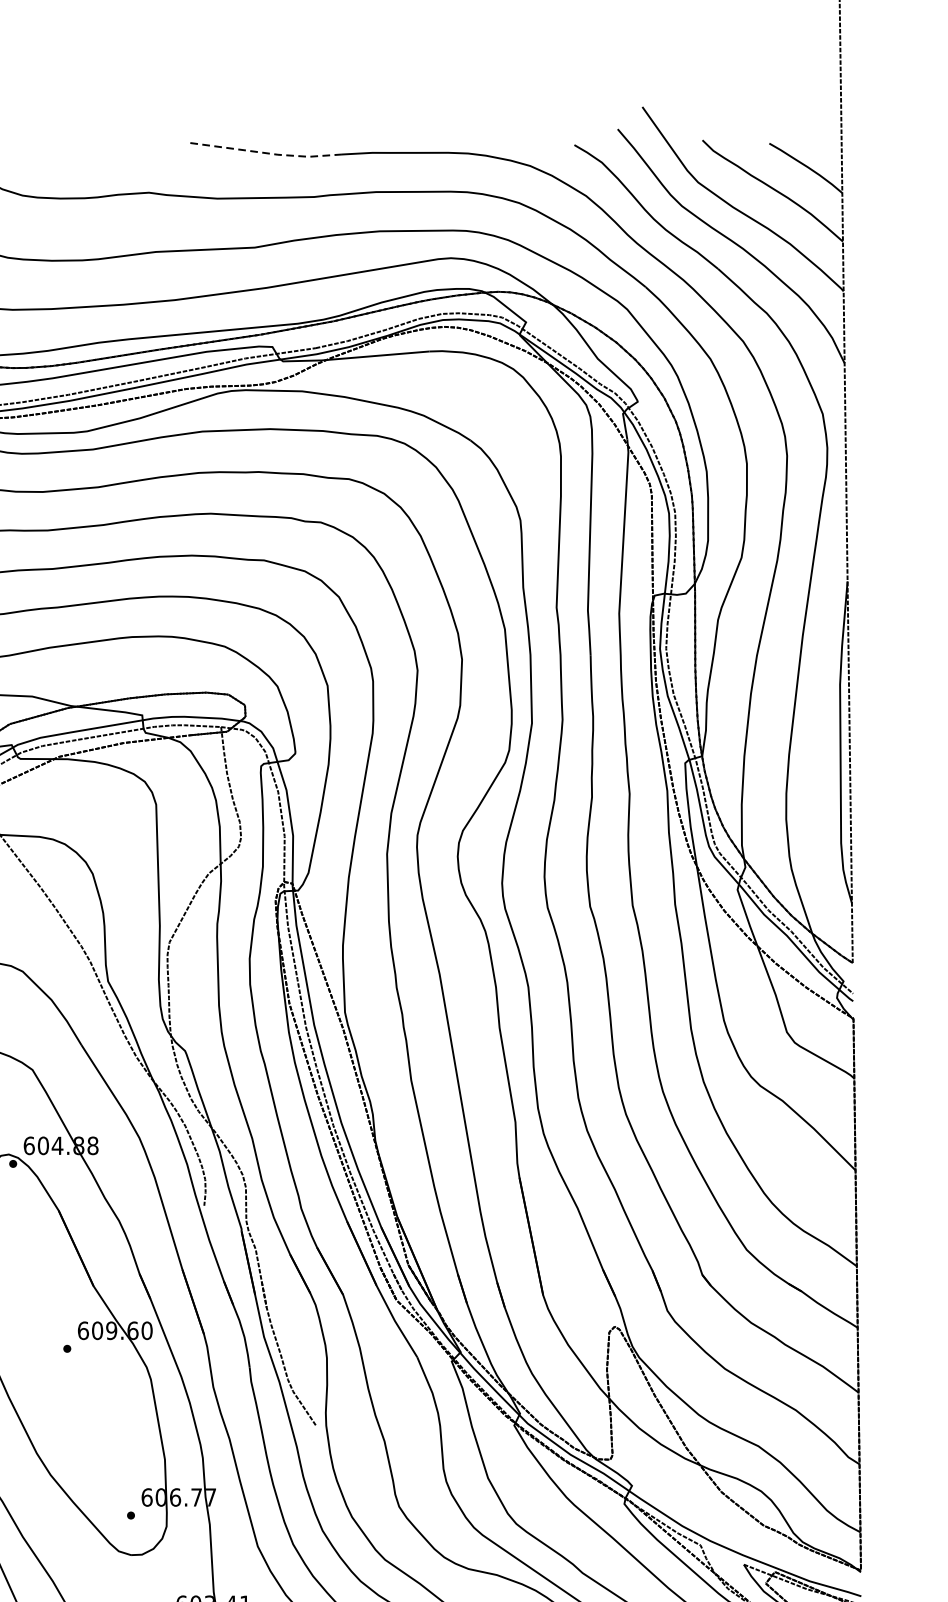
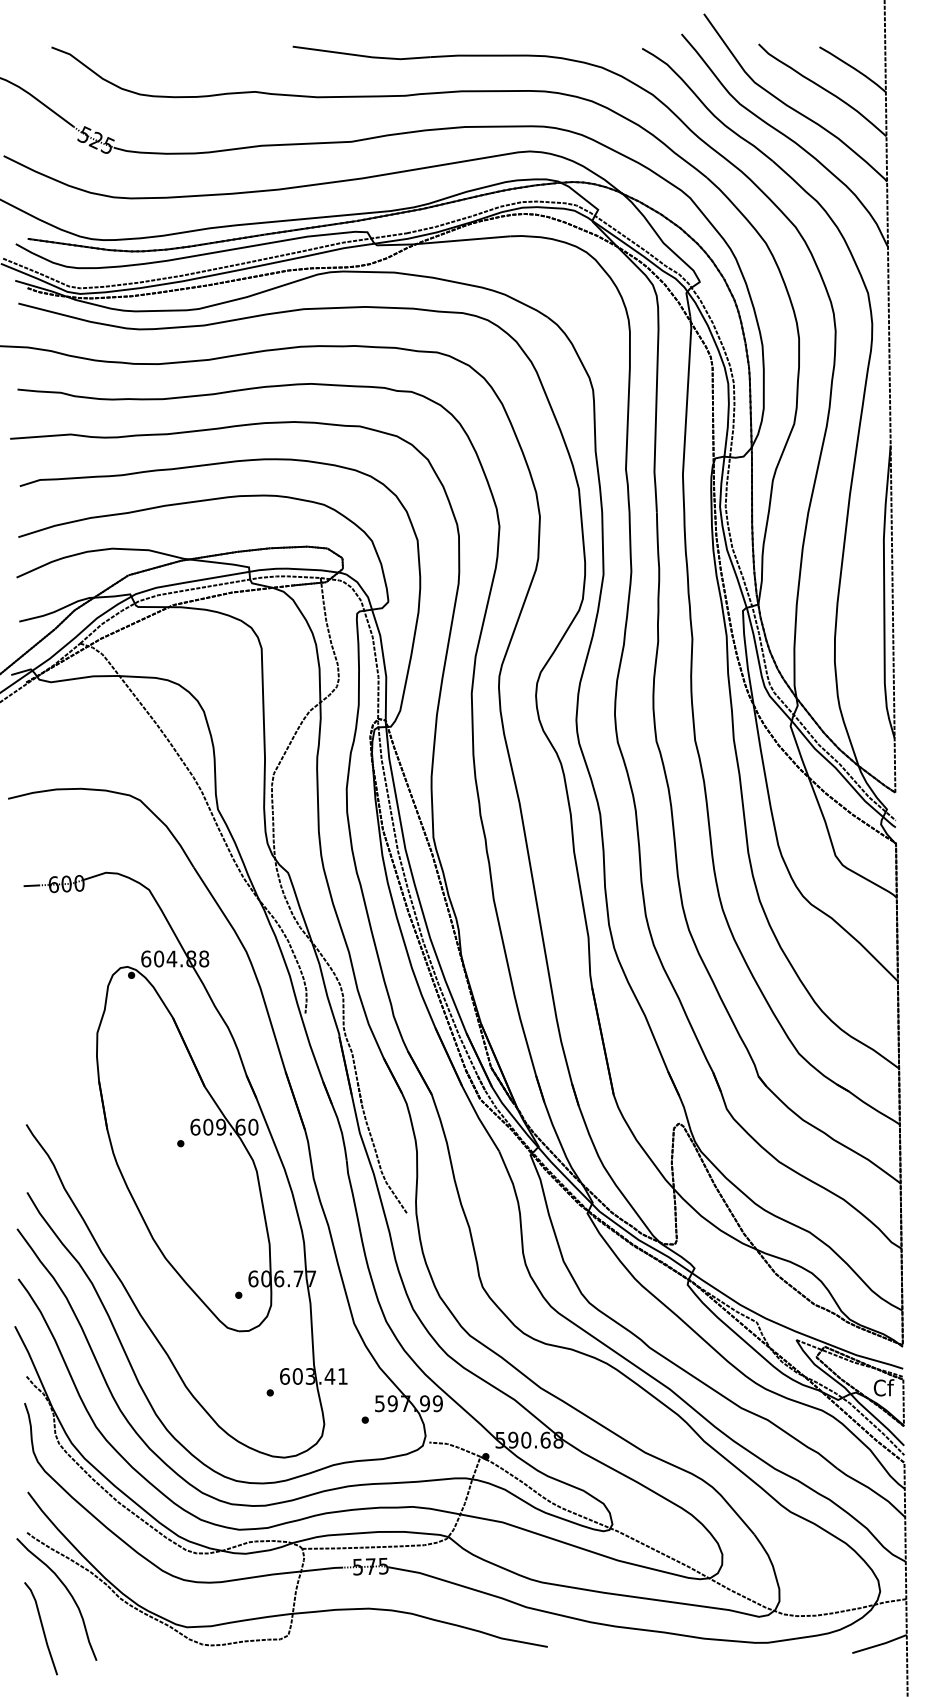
line: (268, 153) -> (363, 56), dashed -> solid

